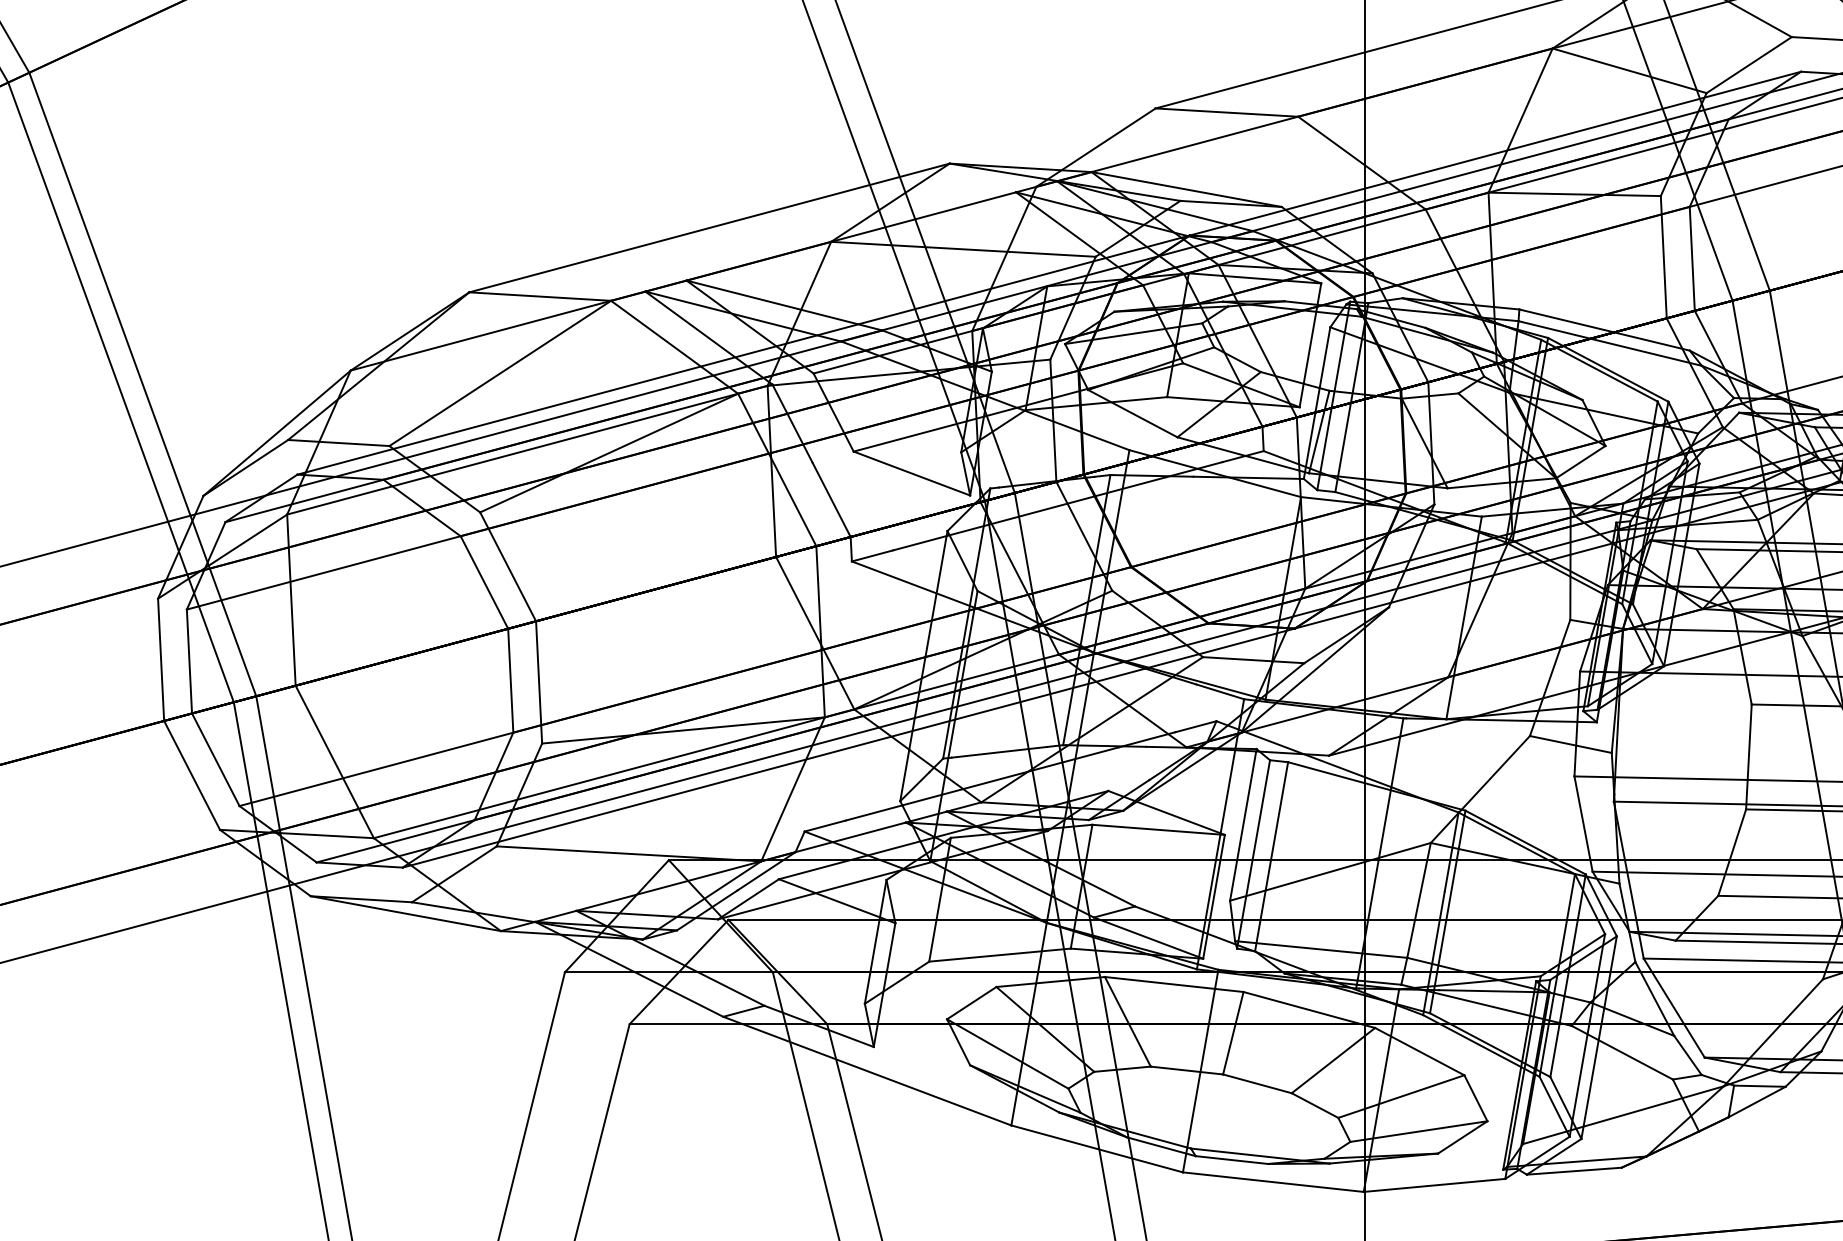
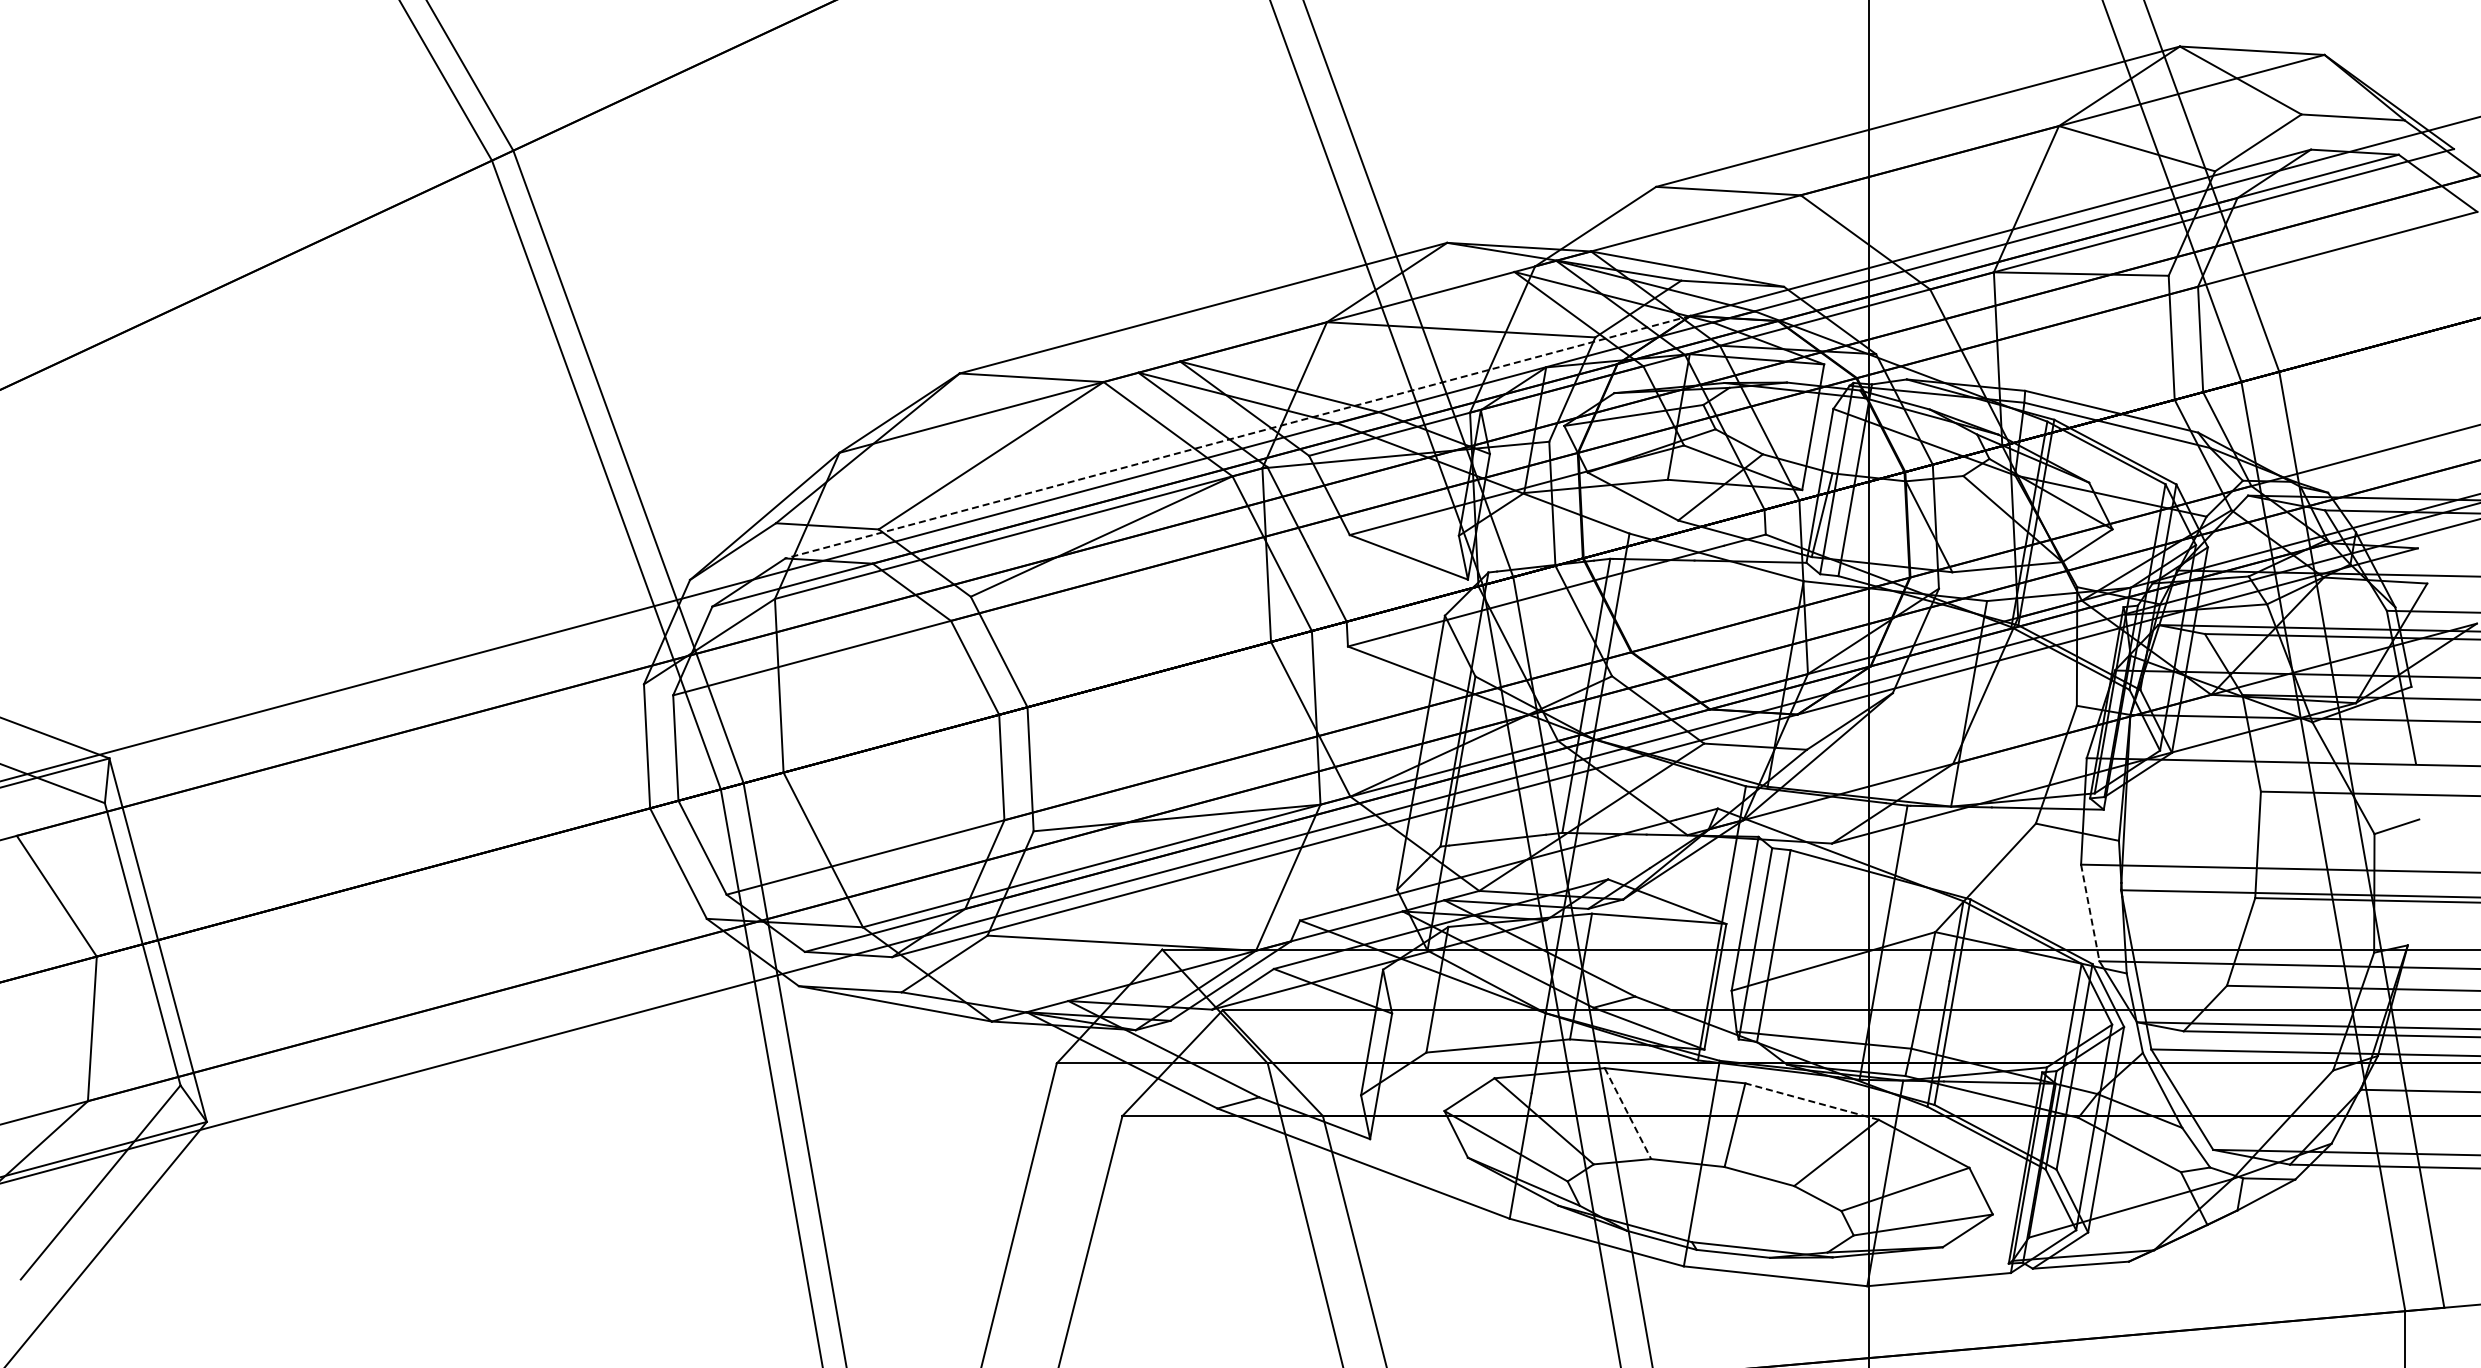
line: (744, 355) -> (1238, 437), solid -> dashed
line: (1583, 824) -> (2090, 913), solid -> dashed
line: (1308, 1009) -> (1811, 1101), solid -> dashed
line: (1128, 1022) -> (1628, 1114), solid -> dashed

